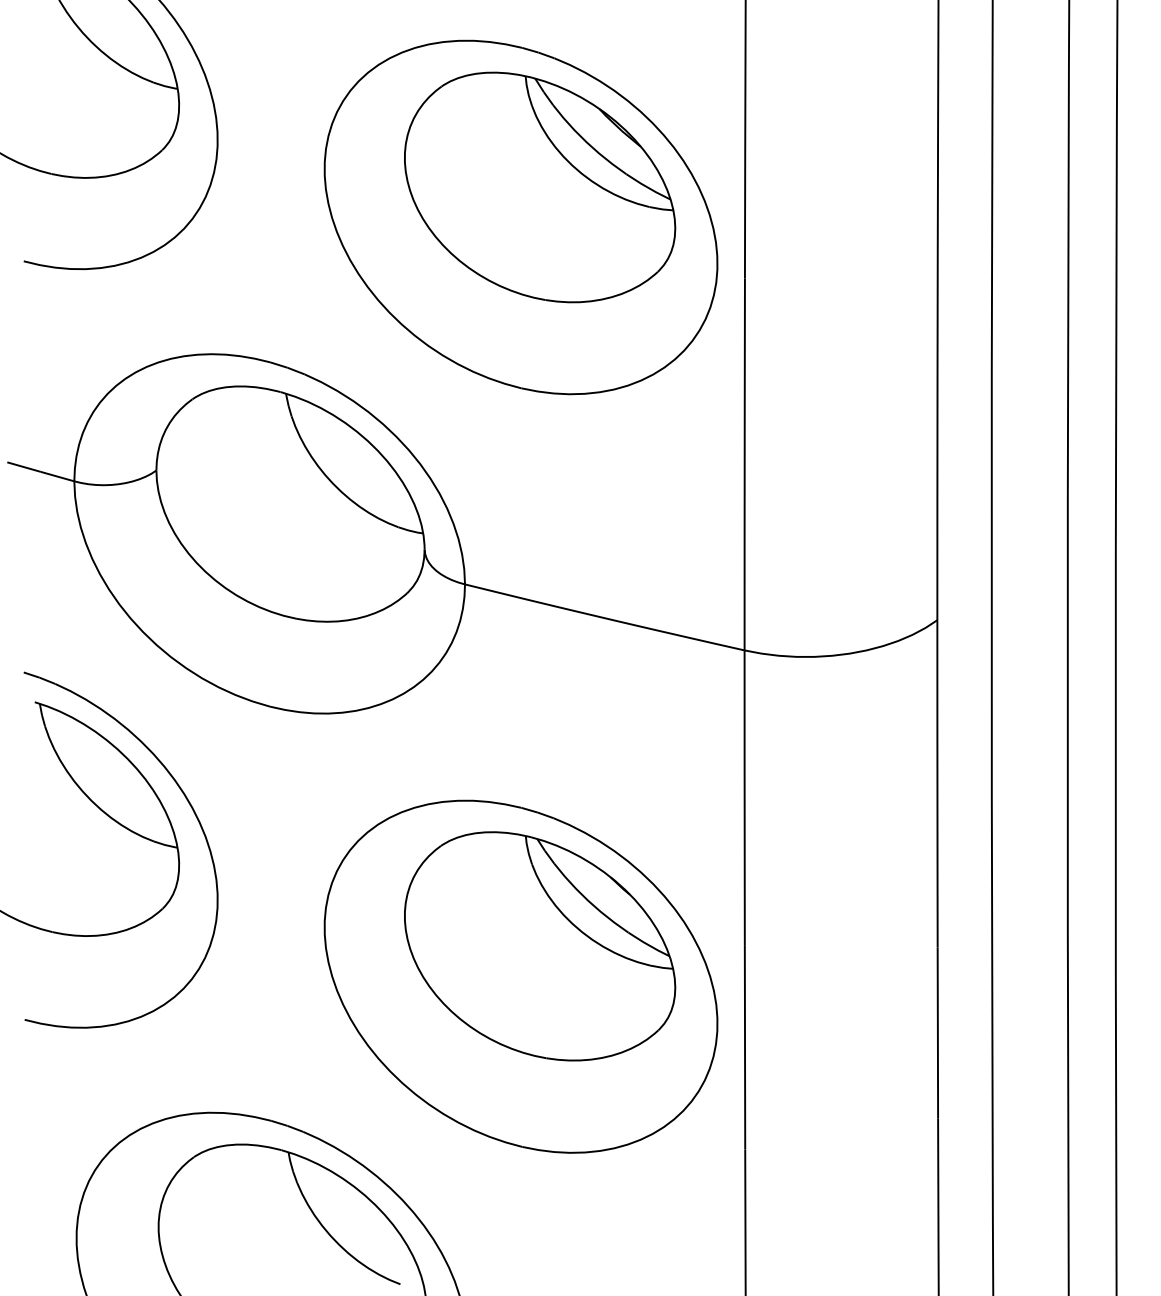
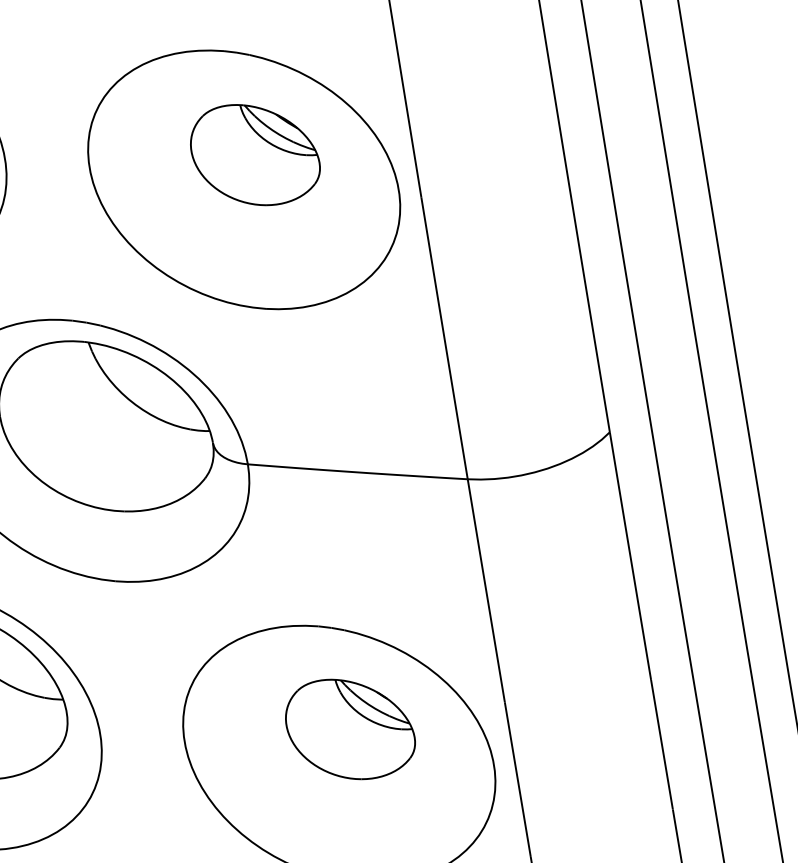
part: (540, 187) -> (255, 154), size x0.6
part: (540, 946) -> (350, 728), size x0.6

